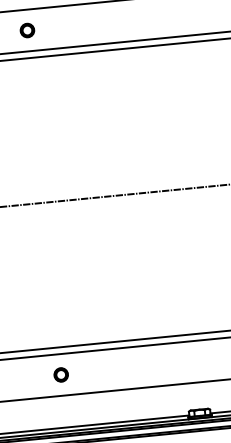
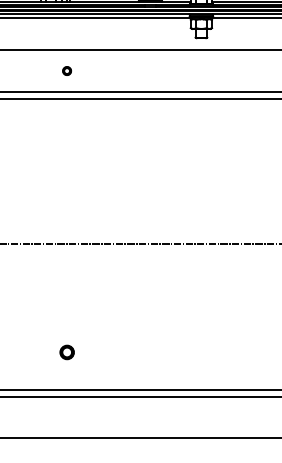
circle: (26, 29) -> (66, 70), size x0.6
part: (60, 375) -> (66, 352), moved

